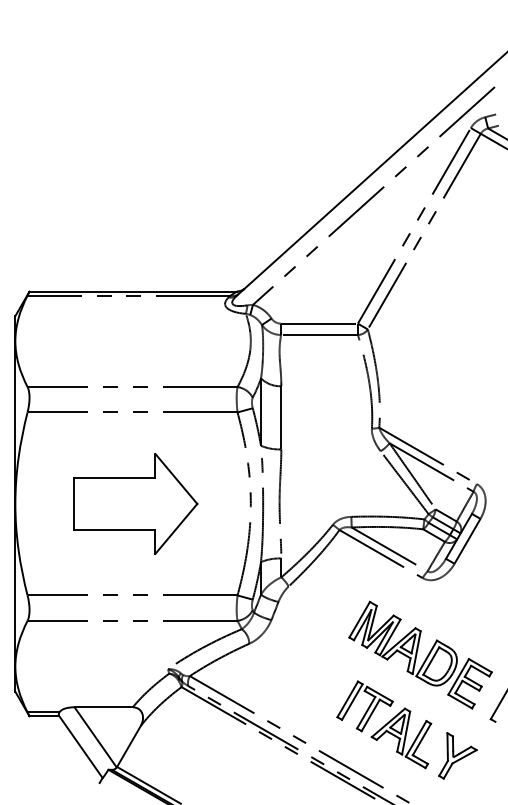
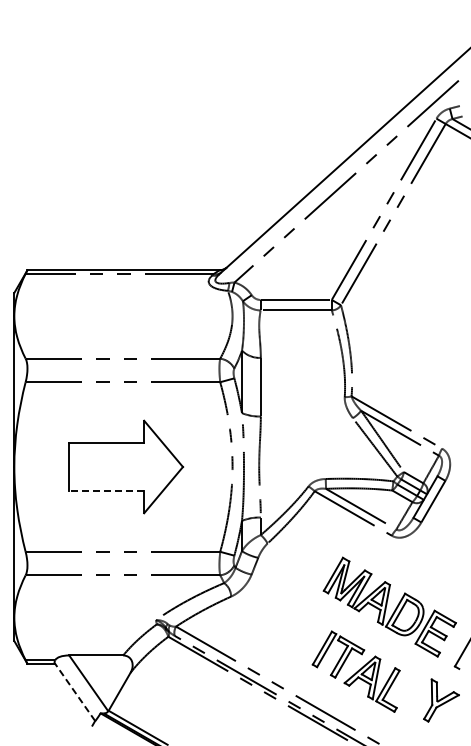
line: (114, 530) -> (106, 491), solid -> dashed
line: (80, 746) -> (74, 691), solid -> dashed
part: (457, 755) -> (441, 700), moved

